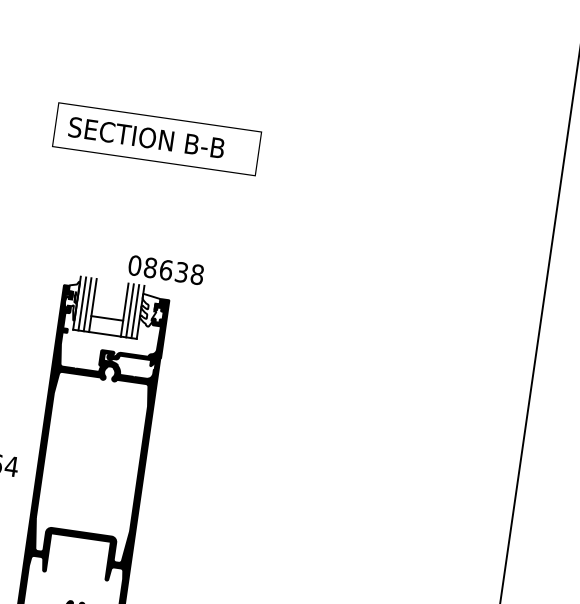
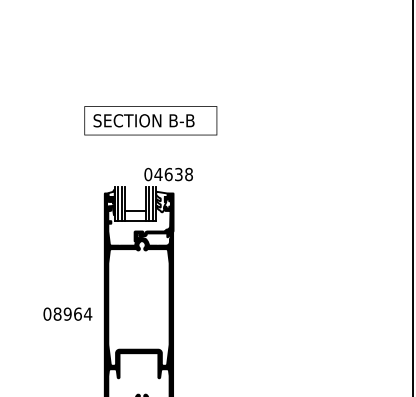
text: (156, 138) -> (150, 120), moved
text: (150, 267) -> (158, 174), 08638 -> 04638

